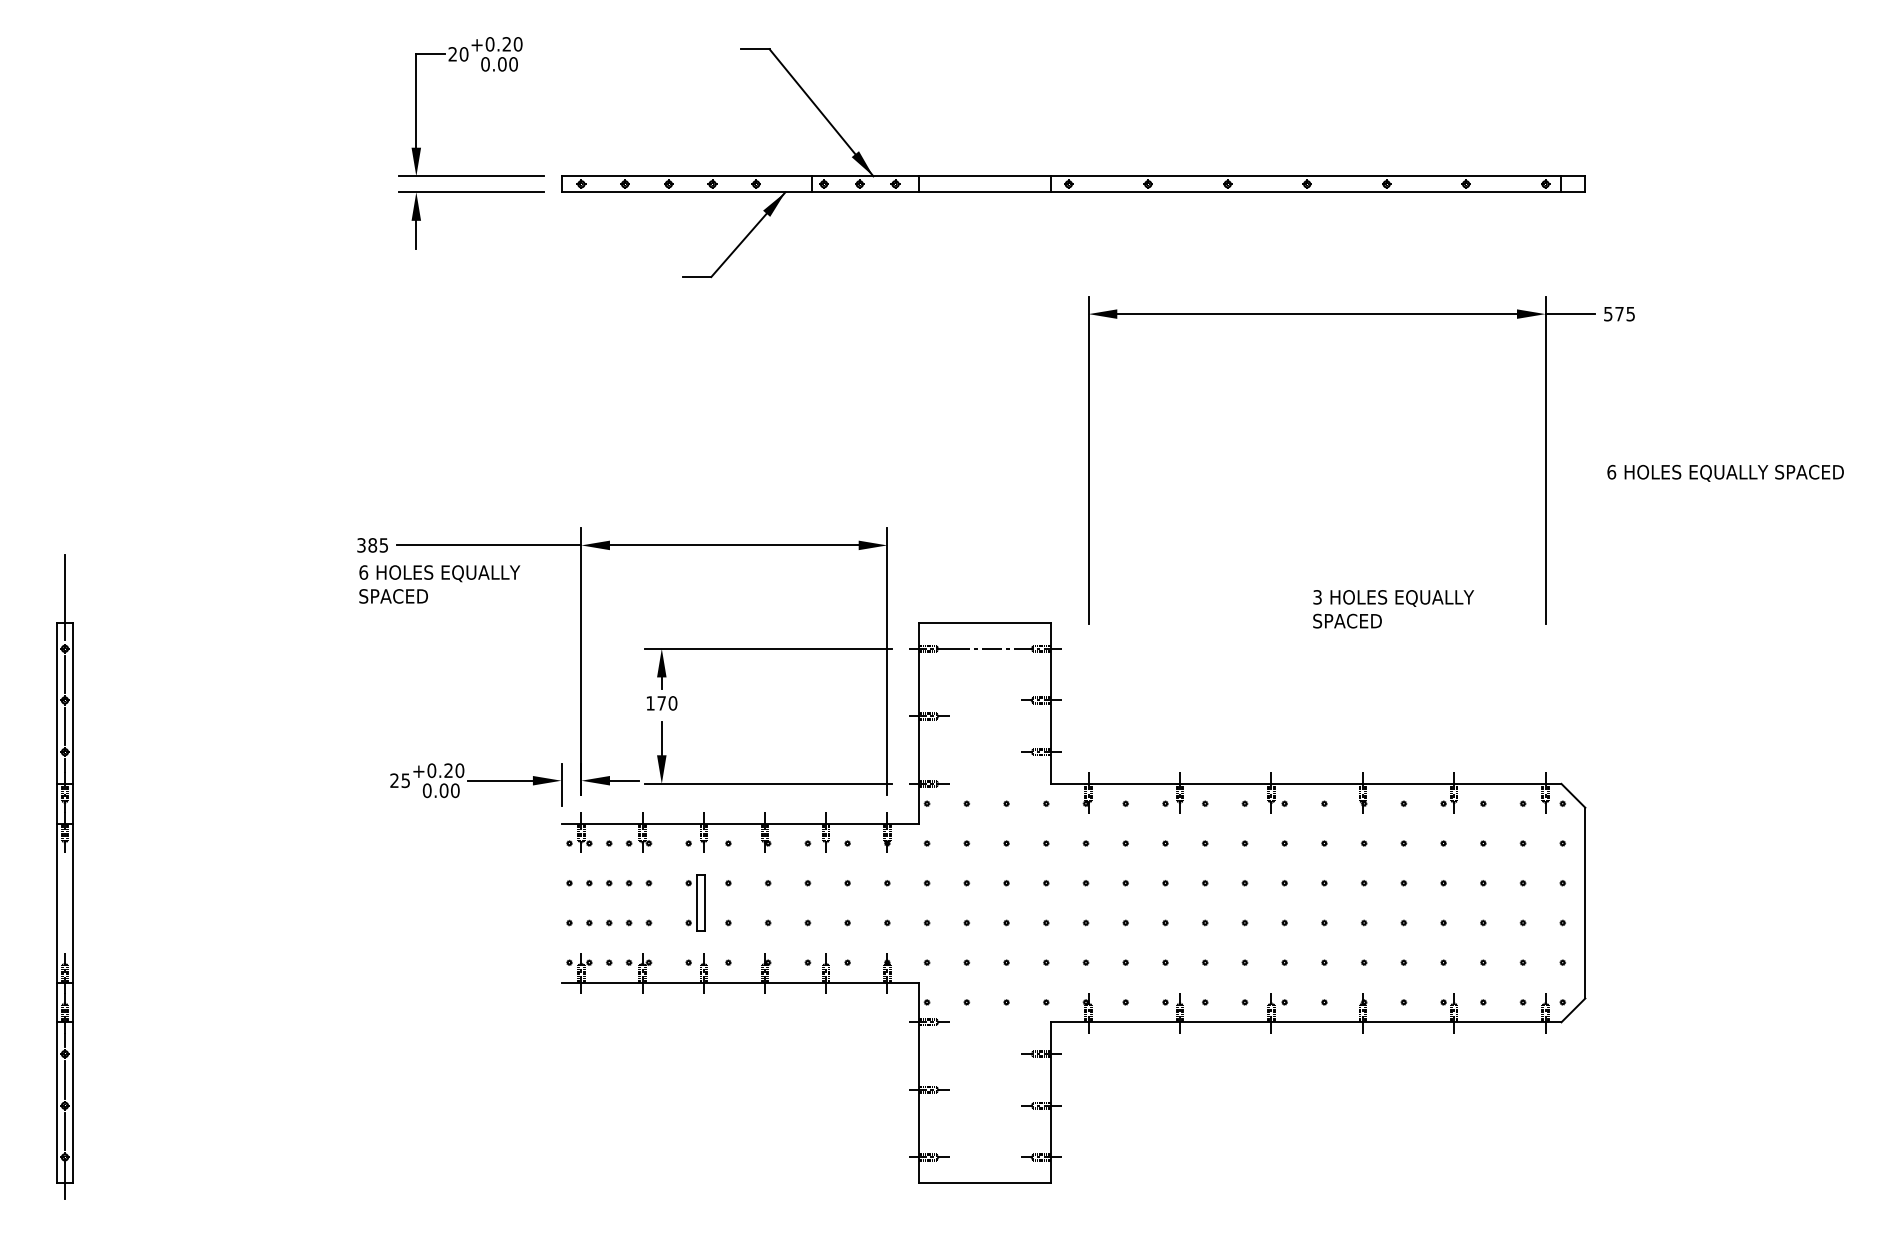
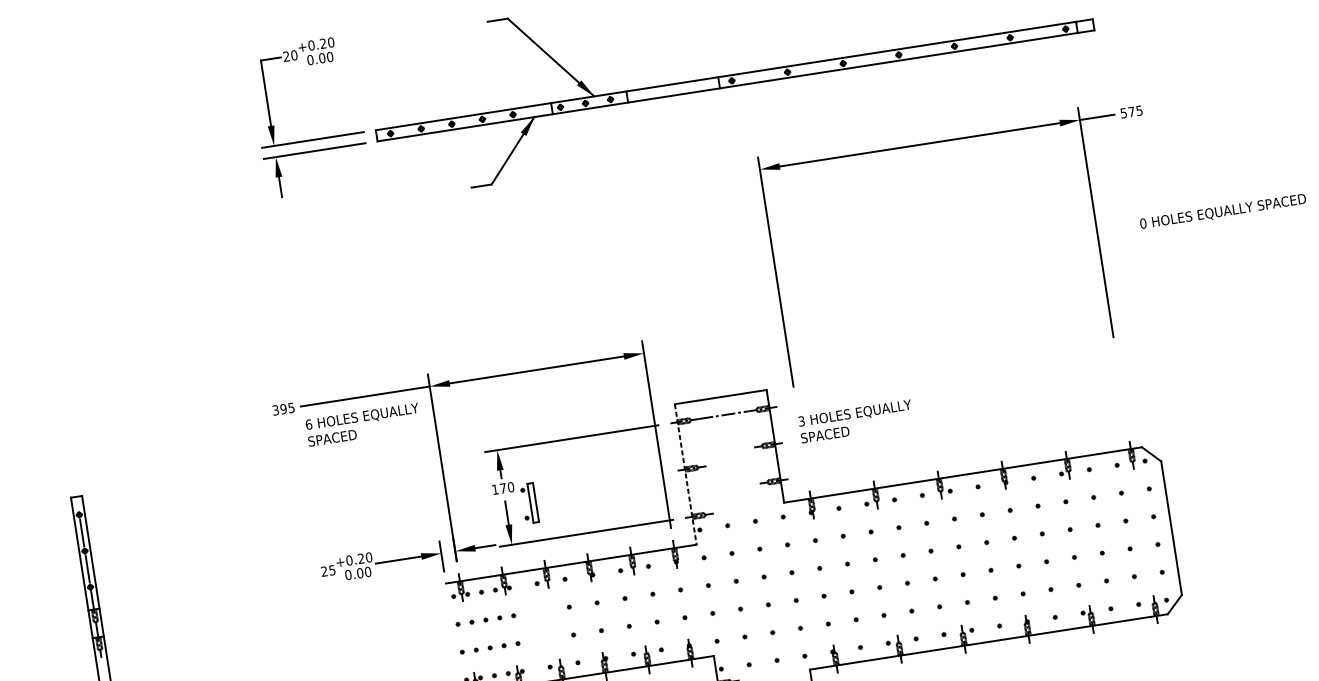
text: (1611, 472) -> (1143, 223), 6 -> 0
text: (372, 545) -> (283, 409), 385 -> 395
text: (439, 584) -> (363, 424), moved
line: (64, 597) -> (73, 479), removed
text: (1393, 609) -> (856, 421), moved
line: (919, 723) -> (685, 474), solid -> dashed
part: (695, 902) -> (529, 503), moved

